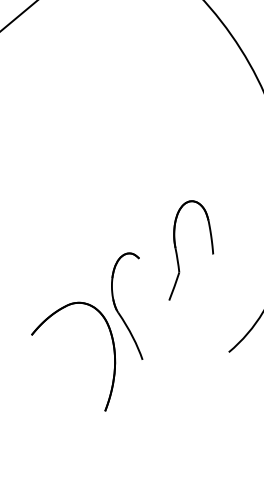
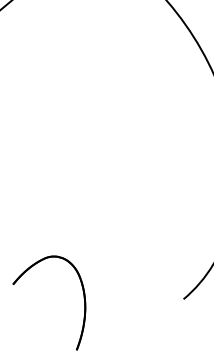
part: (177, 251) -> (139, 212), removed
part: (117, 308) -> (87, 261), removed

